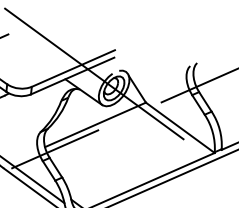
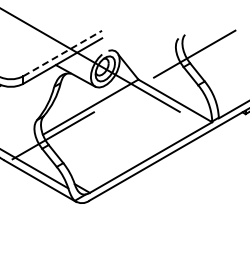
line: (74, 68) -> (63, 53), solid -> dashed

